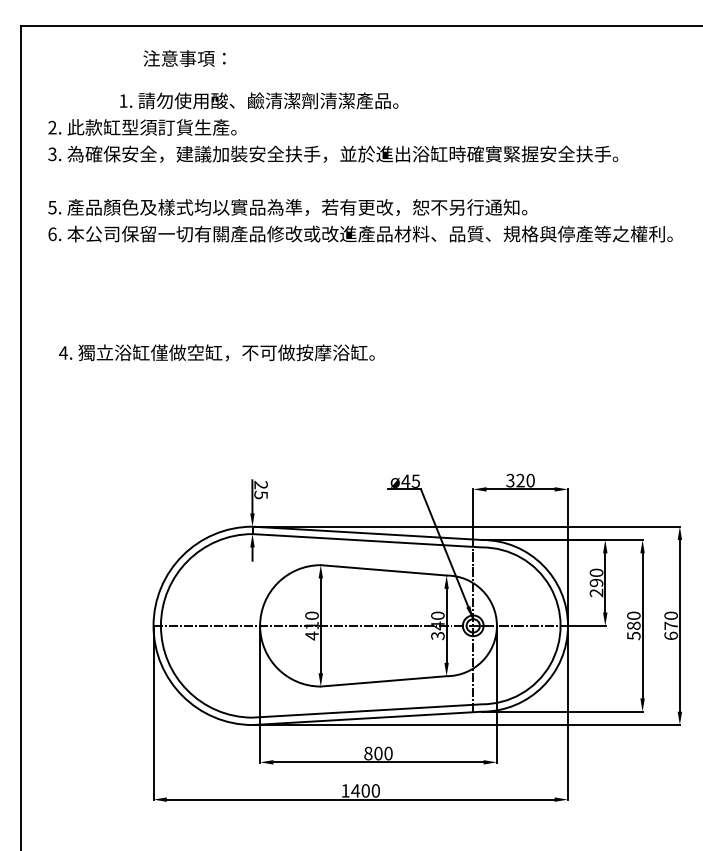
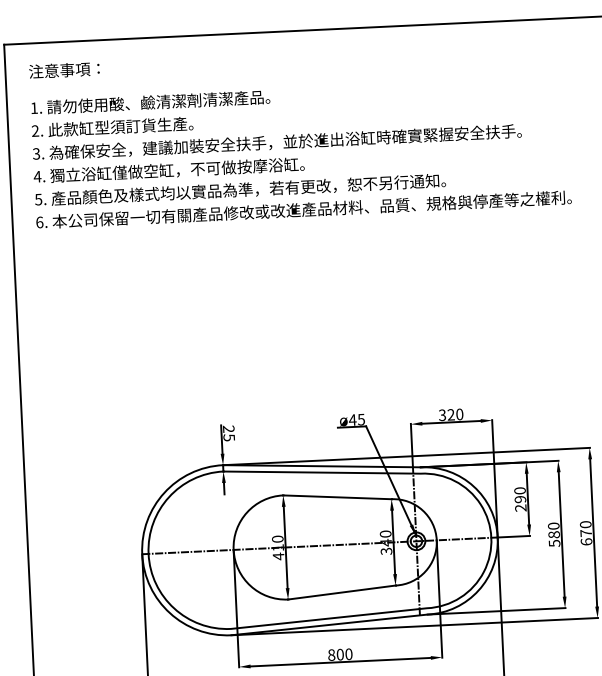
text: (184, 58) -> (64, 70), moved
text: (259, 100) -> (150, 102), moved
text: (216, 352) -> (168, 170), moved

